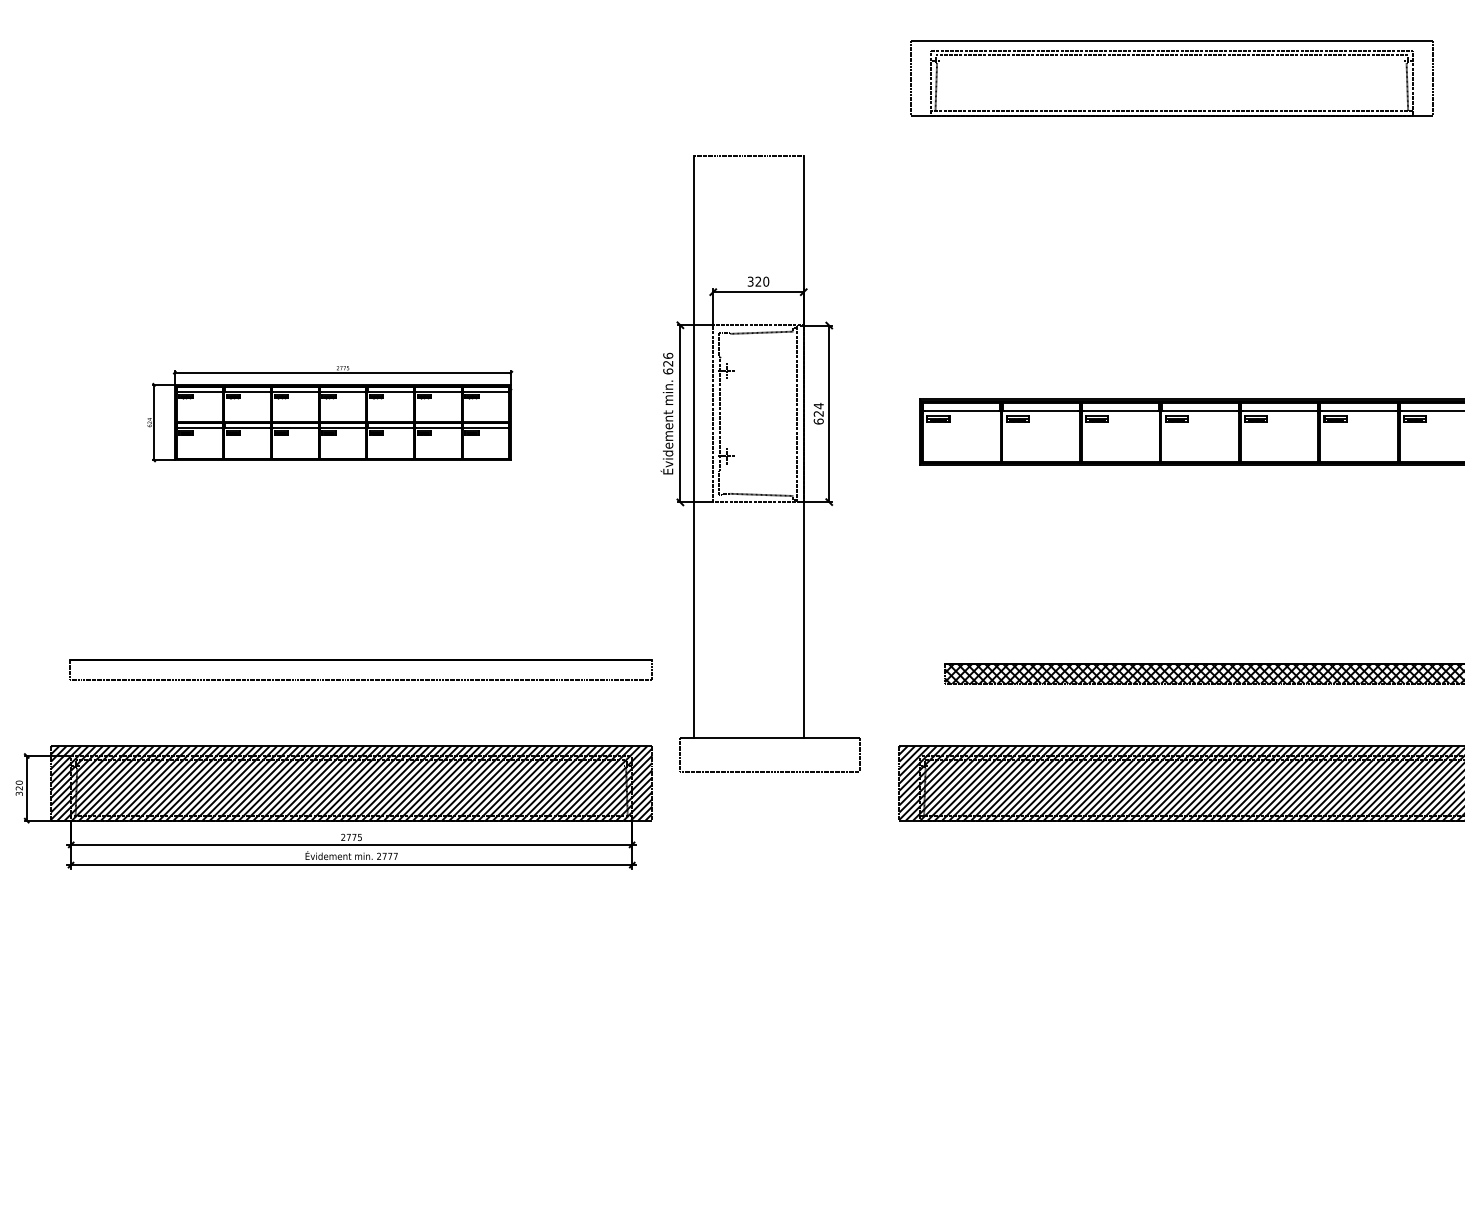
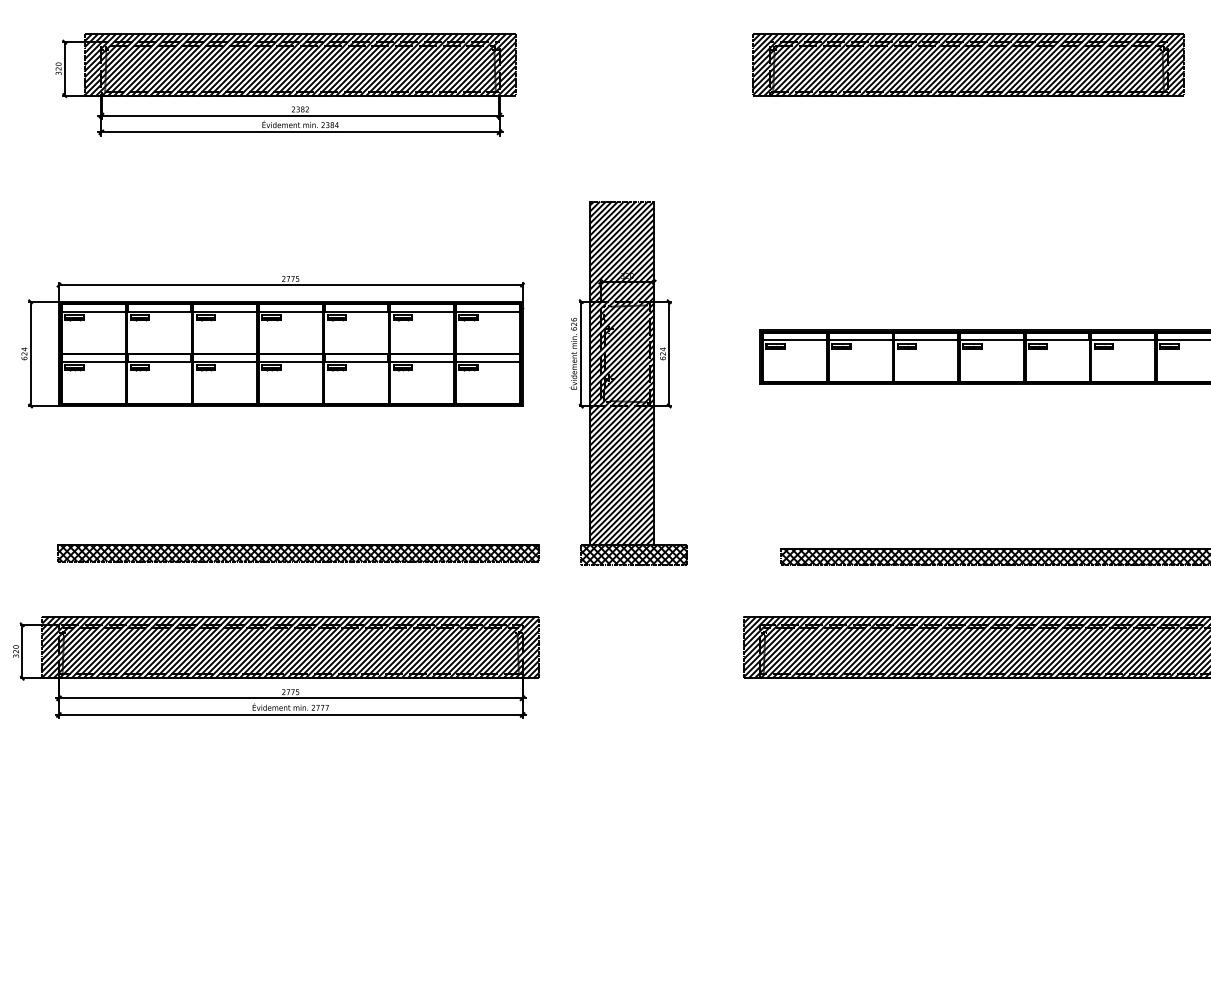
hatch: (1171, 77) -> (968, 64), added
part: (345, 102) -> (285, 84), added
part: (329, 414) -> (272, 342), size x1.67
part: (760, 463) -> (628, 383), size x0.71
hatch: (361, 669) -> (298, 553), added

